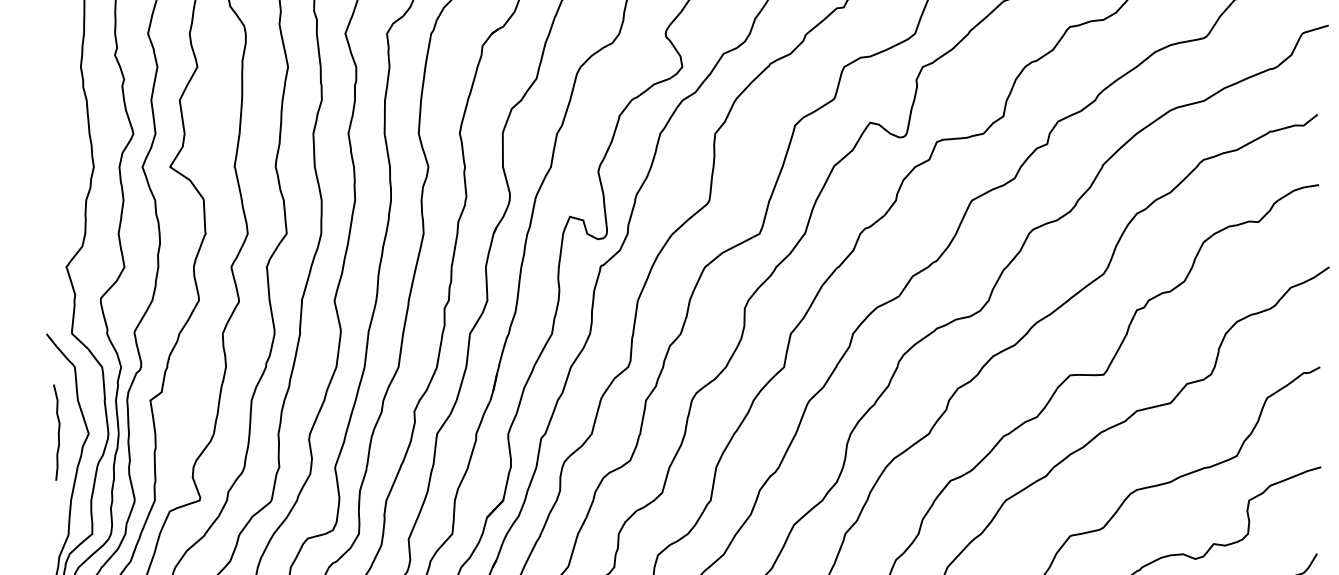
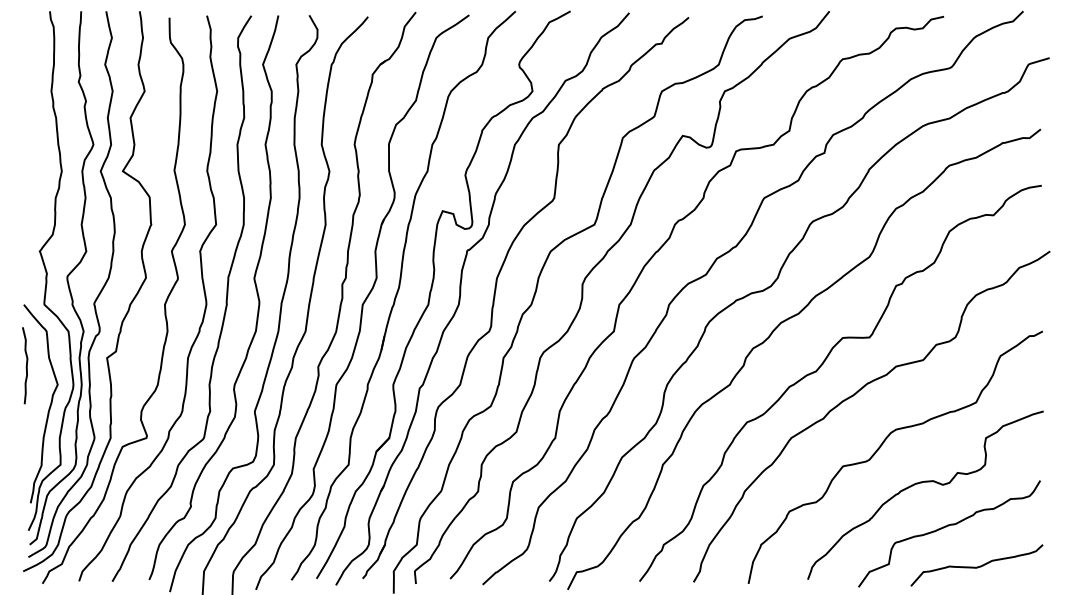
curve: (58, 432) -> (26, 365), moved

